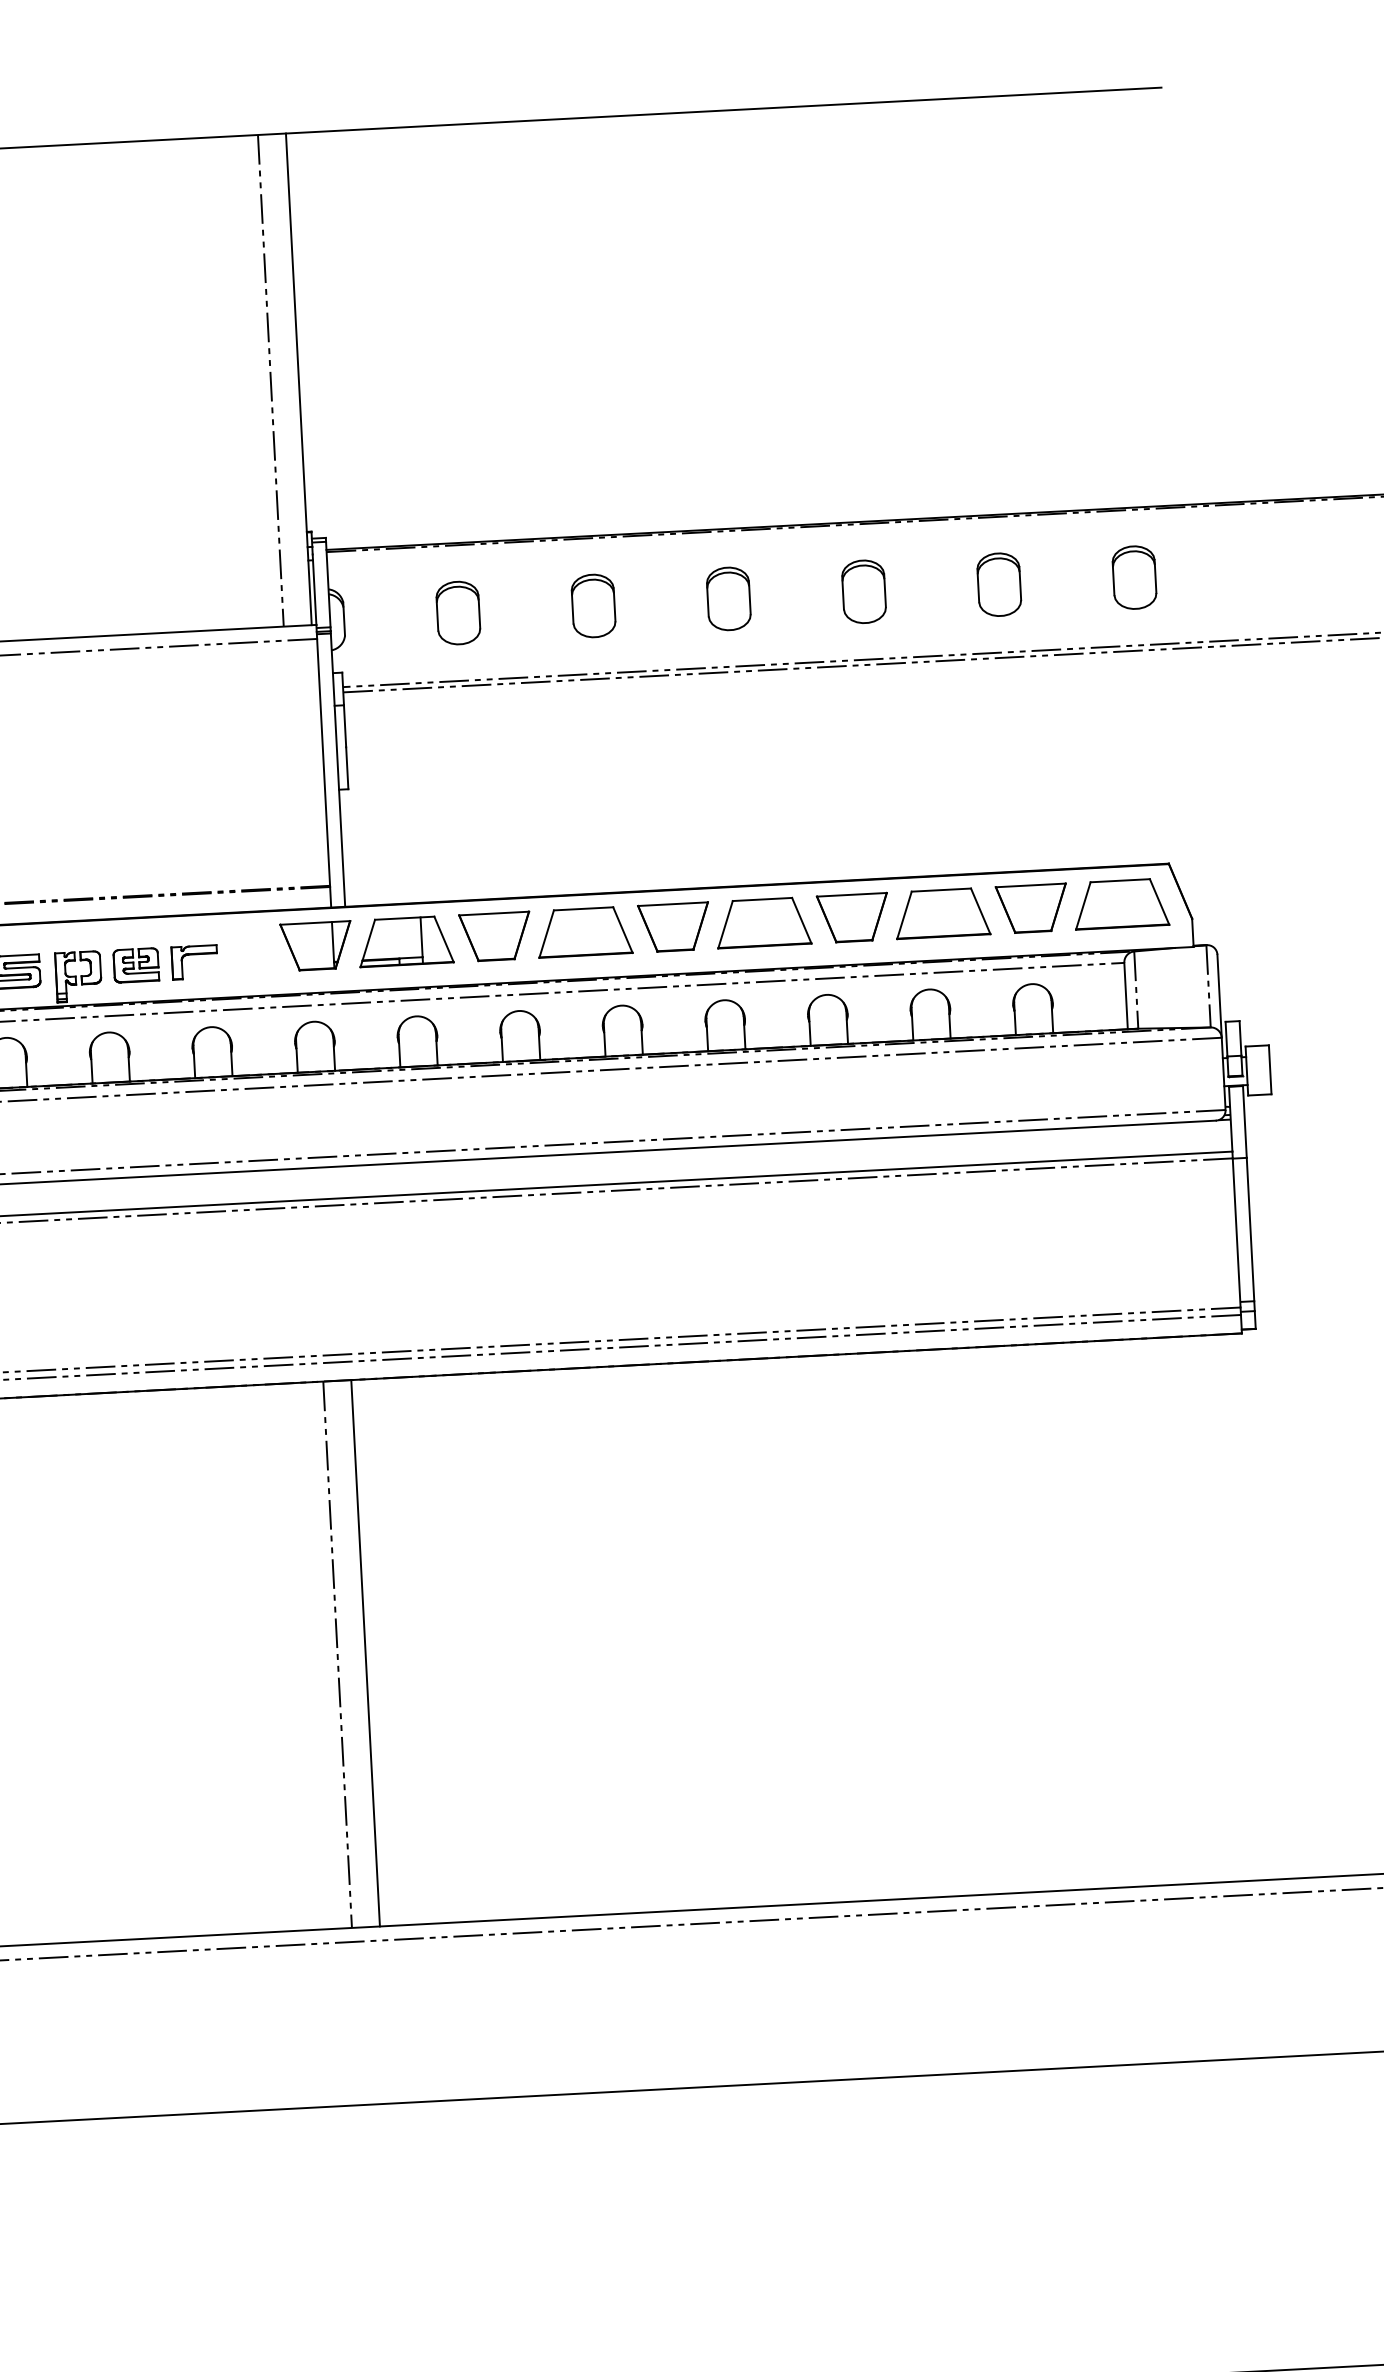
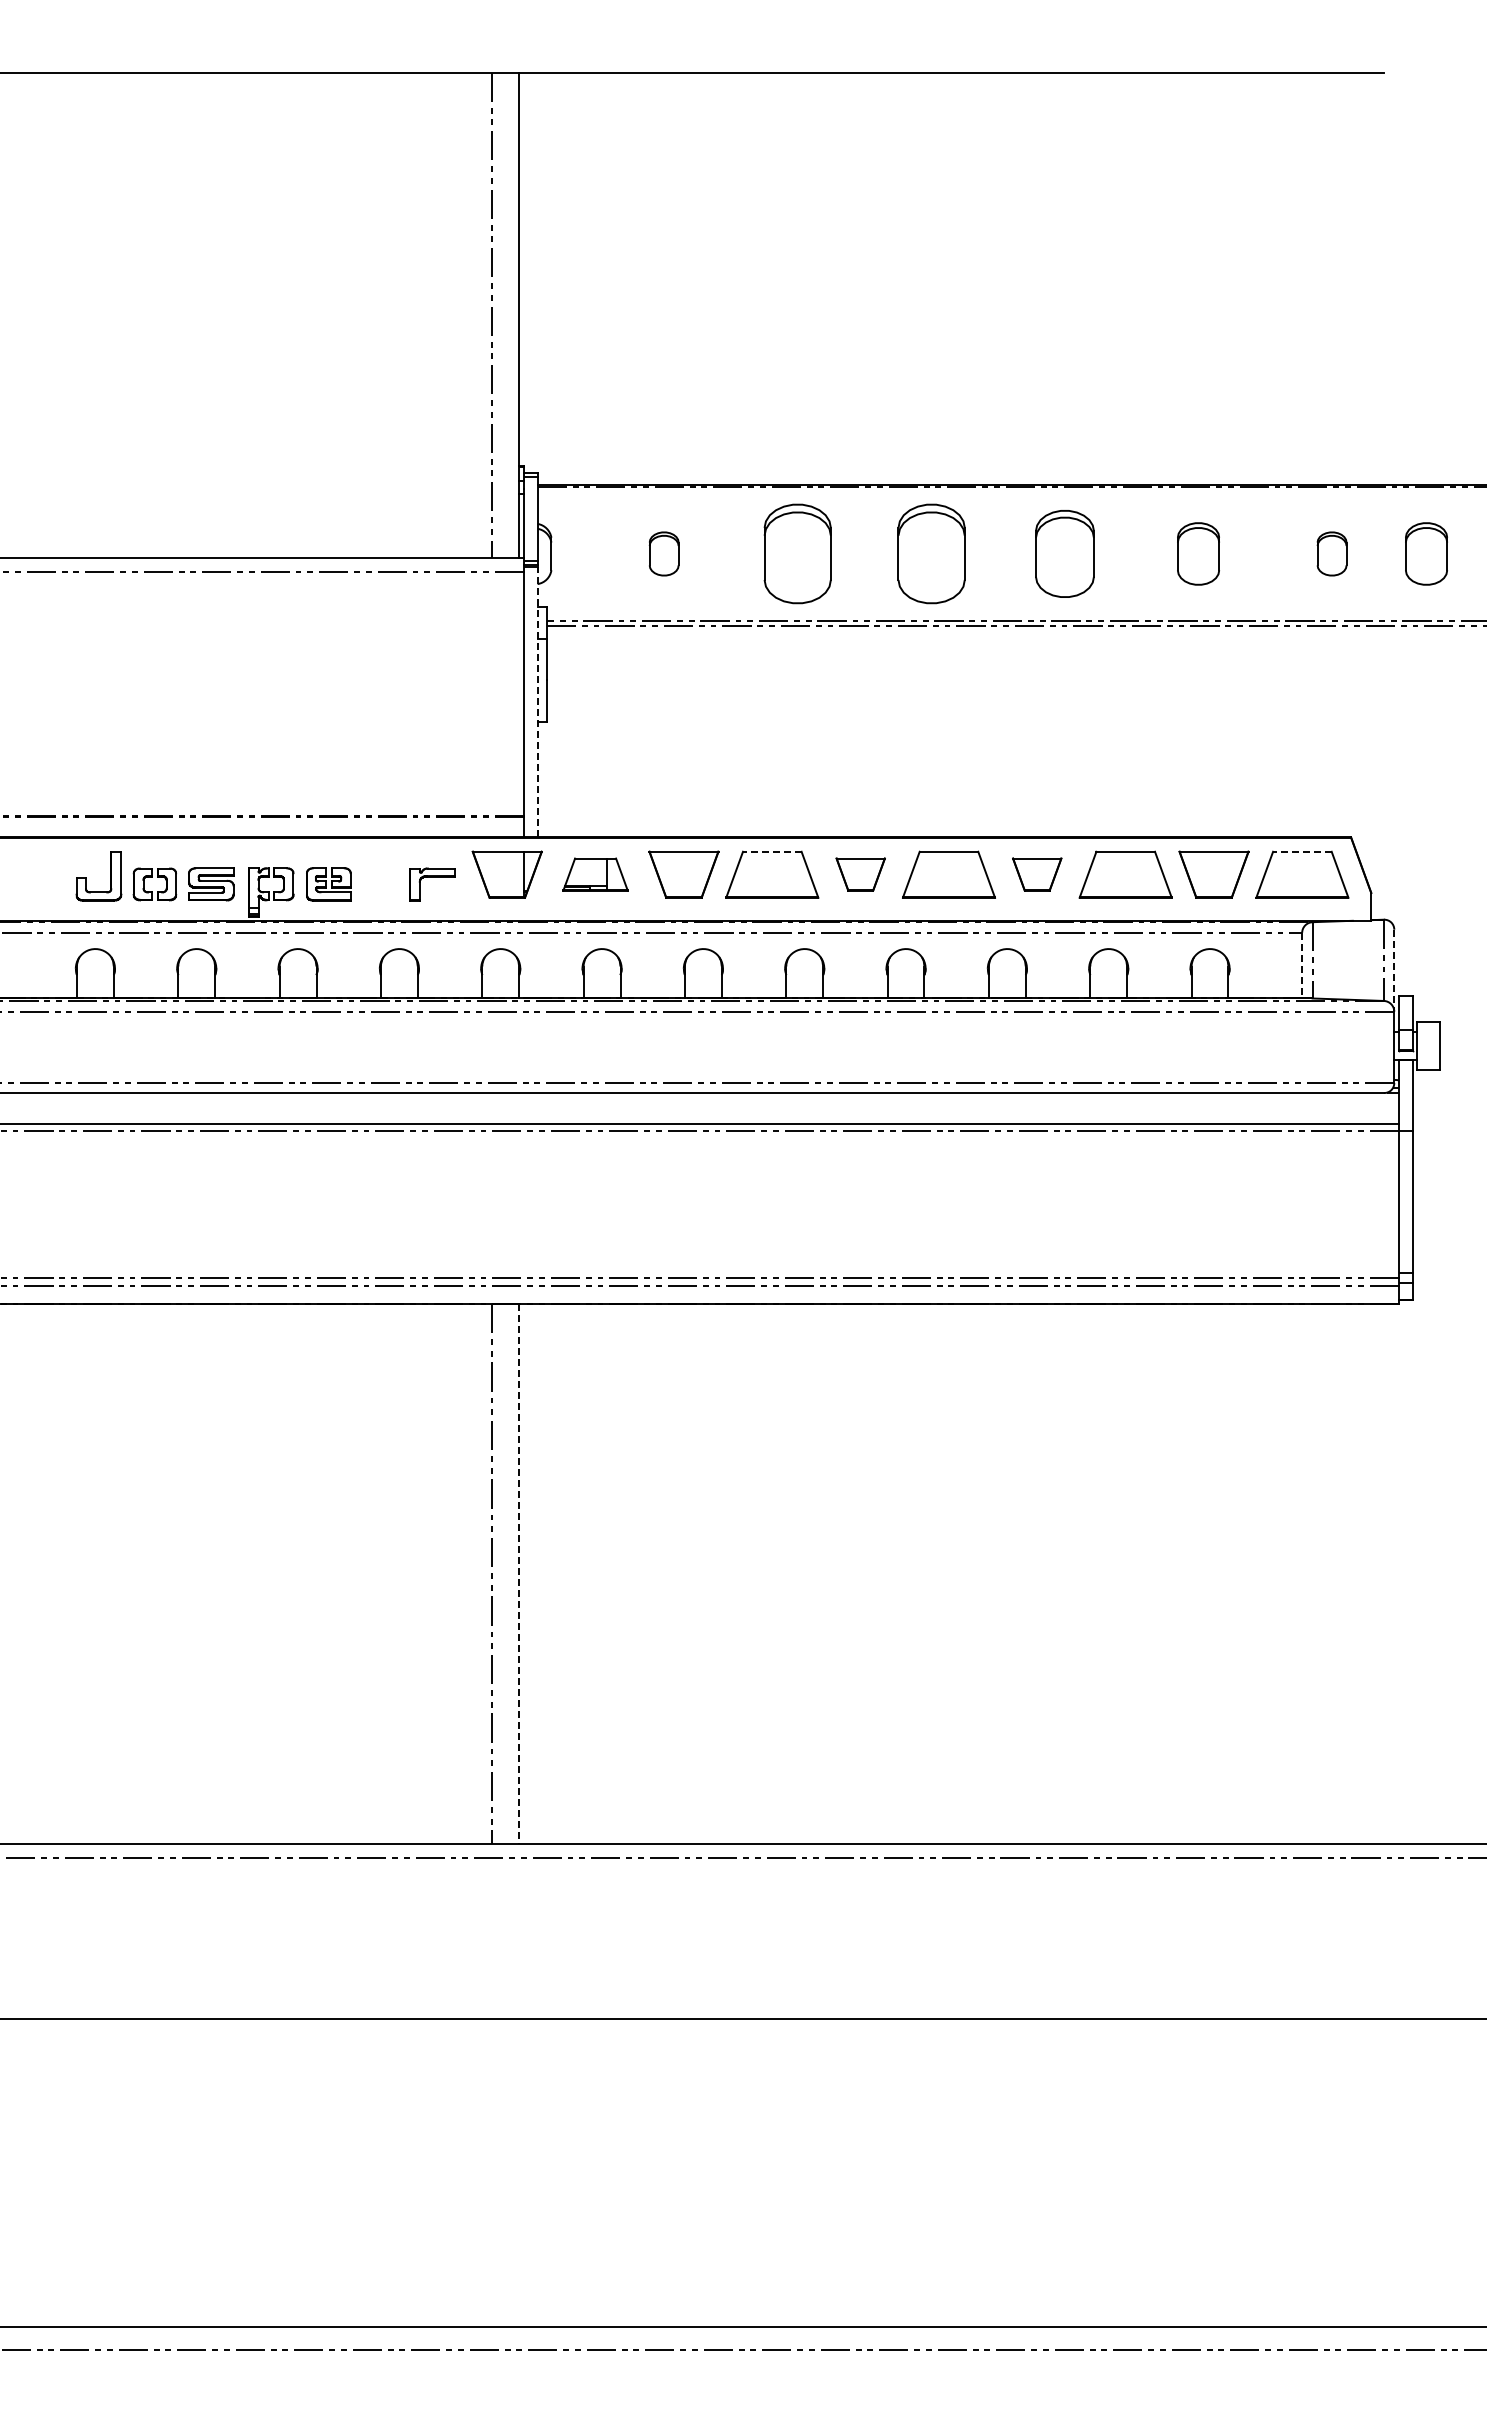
part: (1230, 572) -> (1426, 553), added
part: (1133, 577) -> (1331, 553), size x0.7
part: (863, 591) -> (1064, 553), size x1.4
part: (727, 598) -> (930, 553), size x1.6
part: (593, 605) -> (797, 553), size x1.6
part: (457, 612) -> (663, 553), size x0.7
line: (337, 770) -> (537, 702), solid -> dashed
line: (1119, 880) -> (1301, 851), solid -> dashed
line: (582, 908) -> (771, 851), solid -> dashed
part: (852, 917) -> (1036, 874), size x0.7
part: (674, 927) -> (860, 874), size x0.7
part: (405, 941) -> (595, 874), size x0.7
part: (194, 955) -> (432, 877), moved
line: (1126, 995) -> (1302, 965), solid -> dashed
line: (1219, 996) -> (1394, 970), solid -> dashed
line: (365, 1652) -> (519, 1573), solid -> dashed

